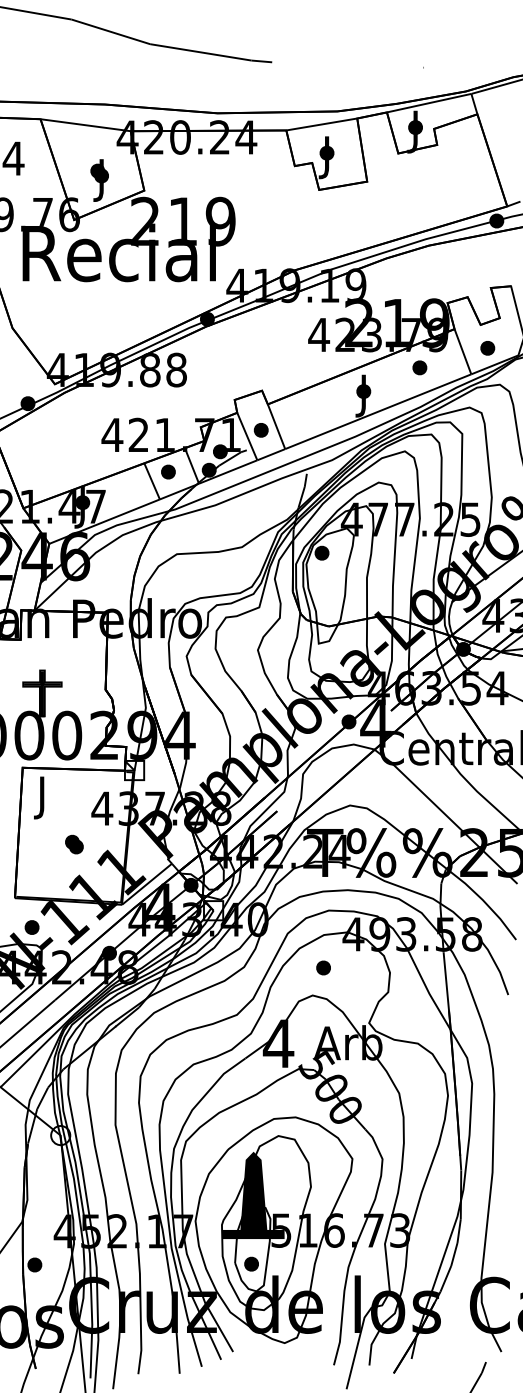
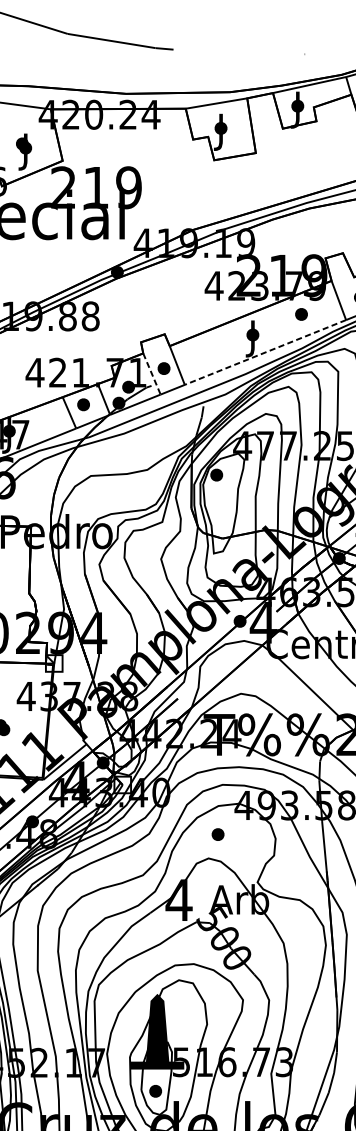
line: (377, 411) -> (264, 352), solid -> dashed
line: (247, 436) -> (152, 373), solid -> dashed

